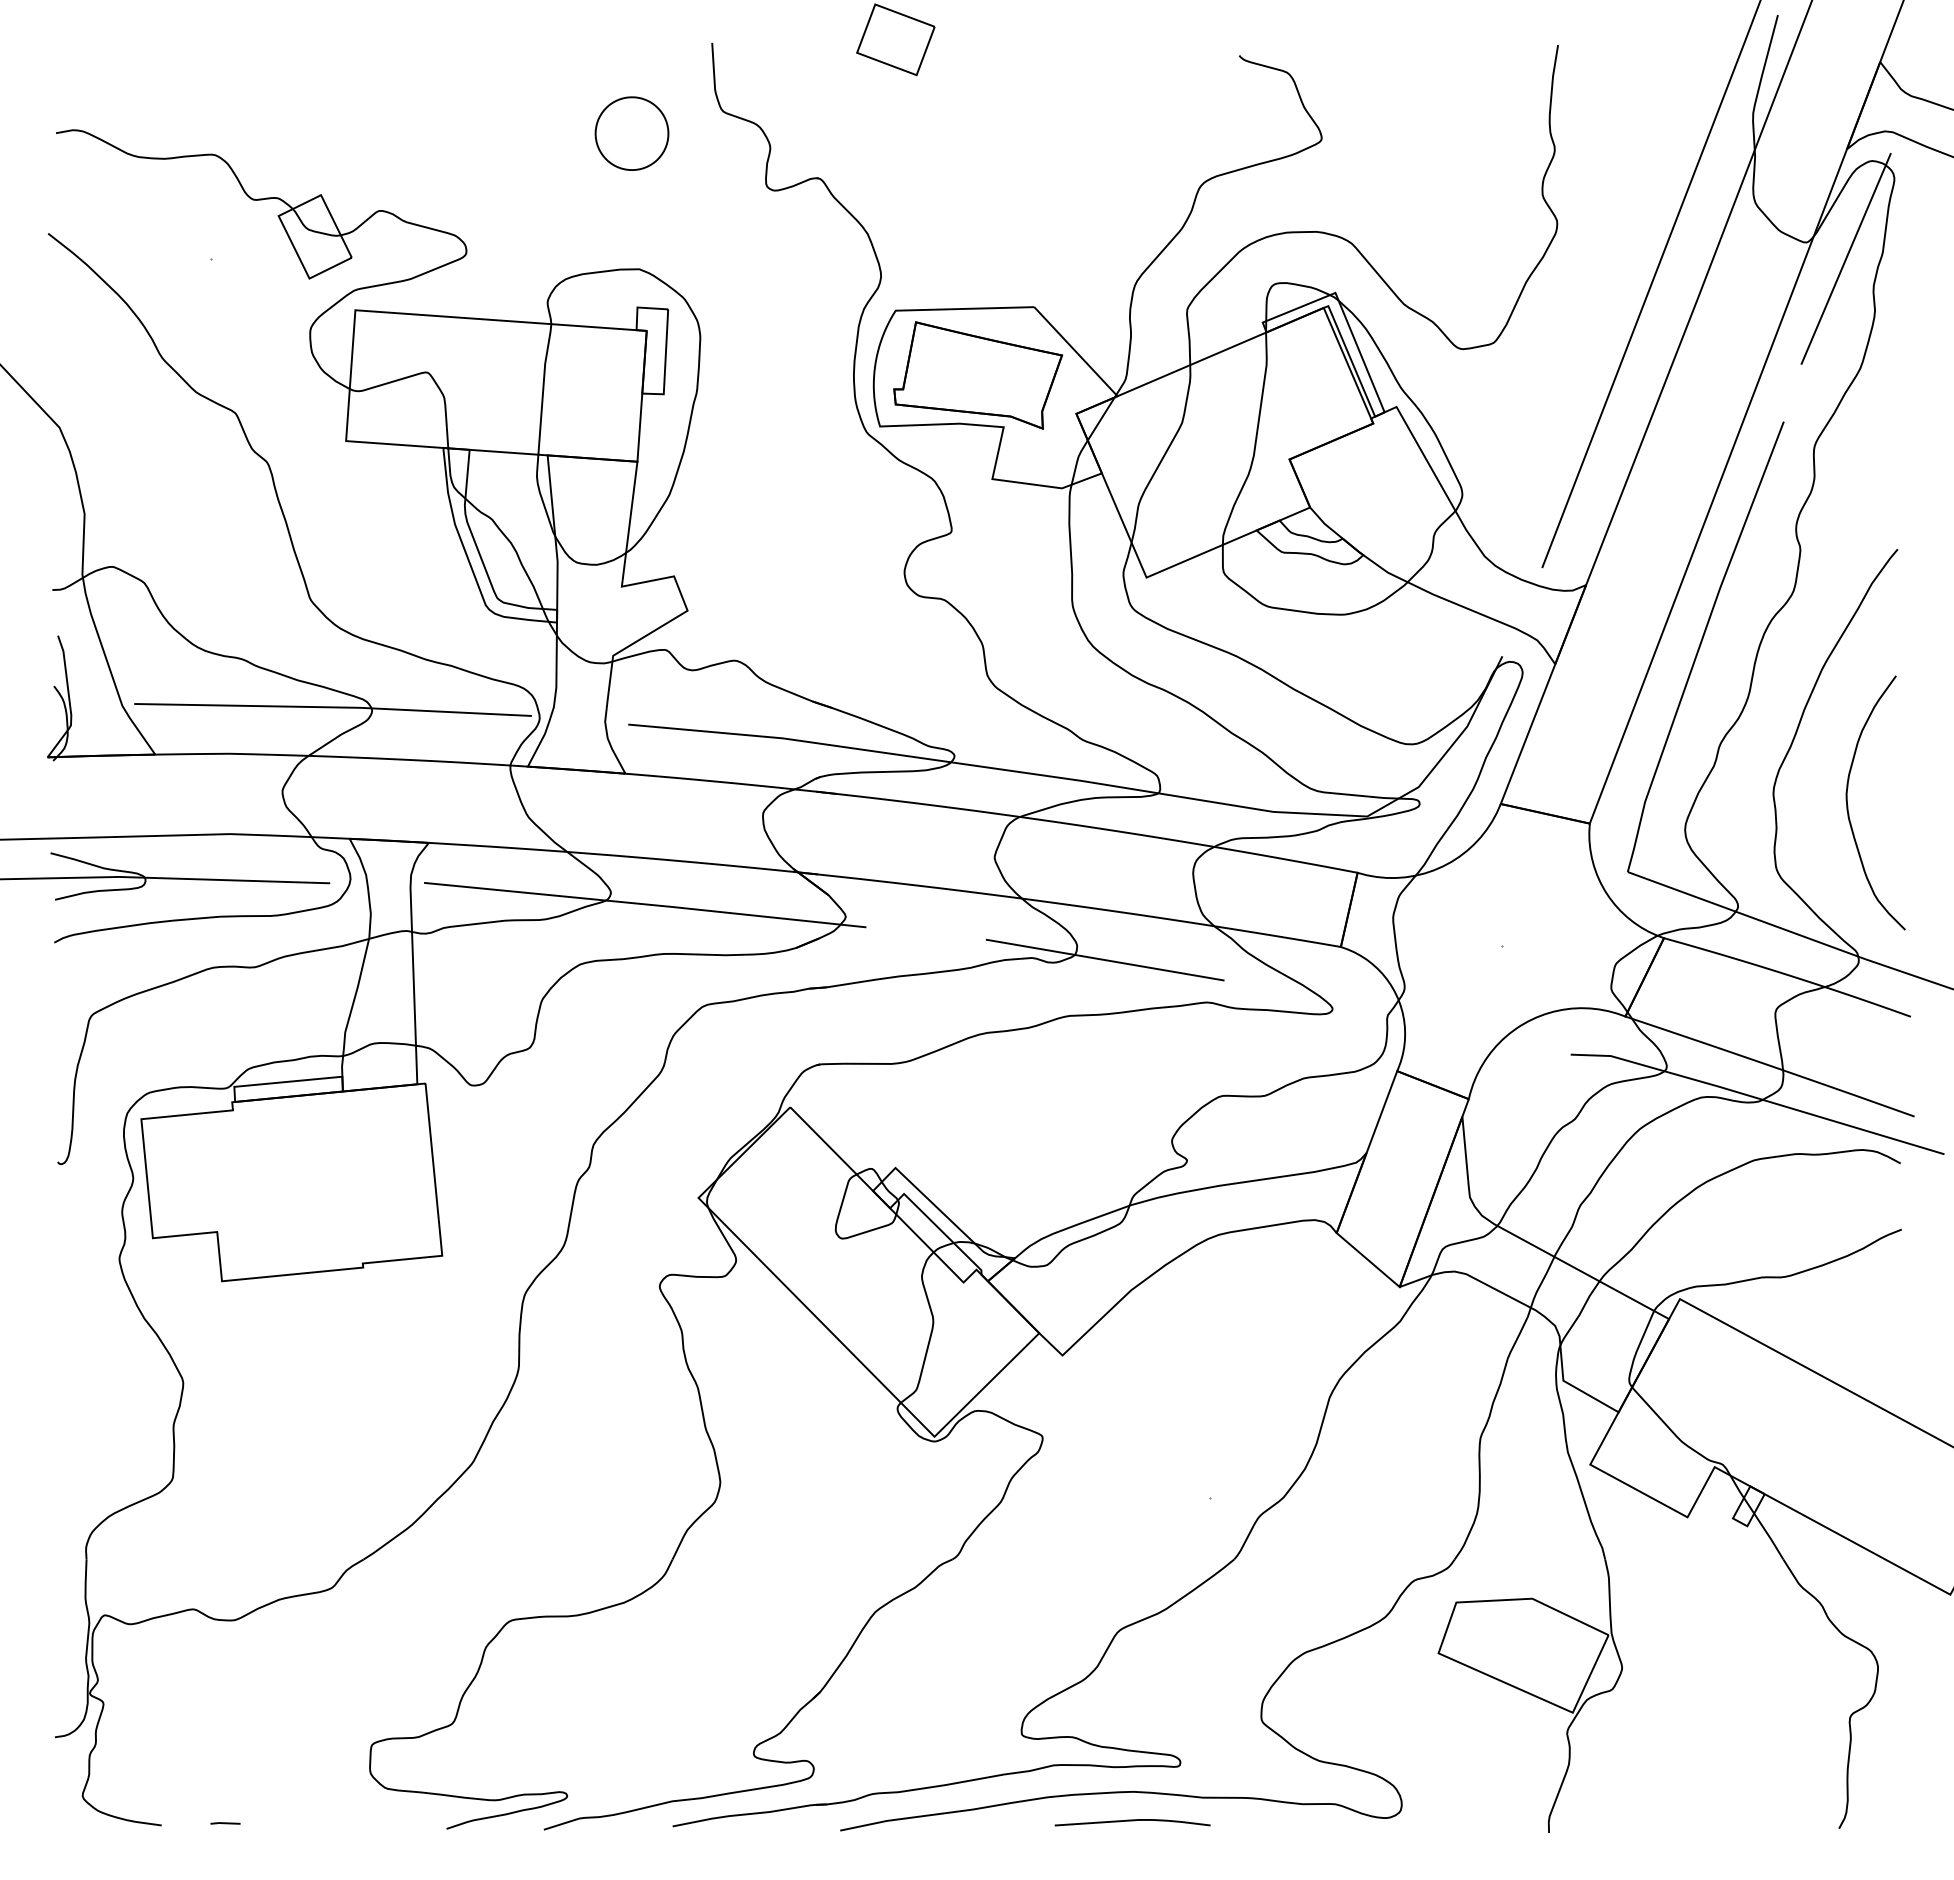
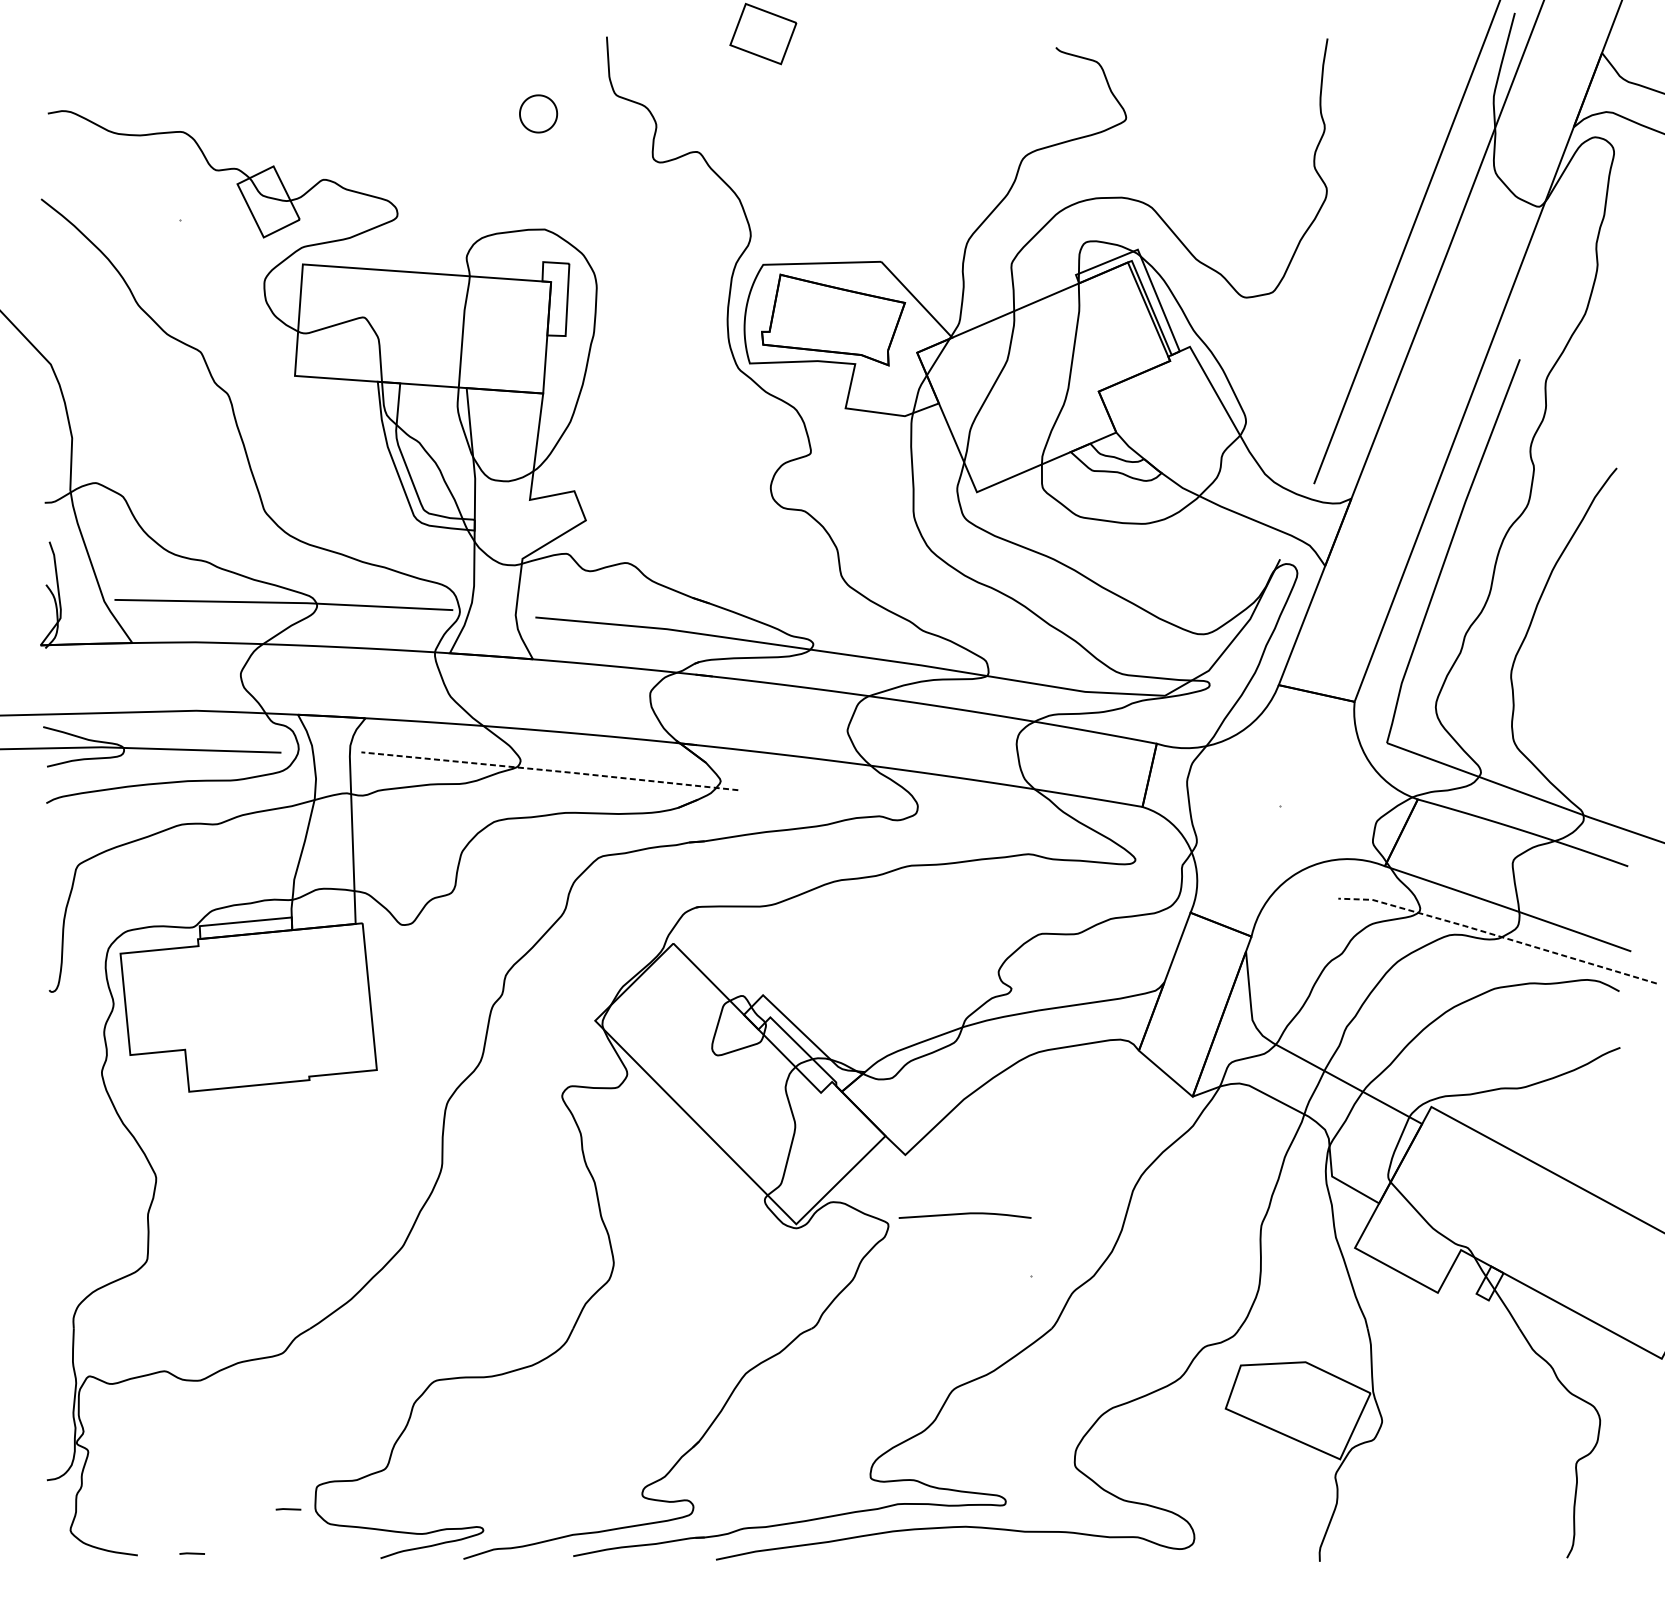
part: (631, 133) -> (538, 113), size x0.6
line: (1845, 258) -> (1572, 220), removed
curve: (1848, 805) -> (1575, 686), removed
line: (645, 904) -> (550, 770), solid -> dashed
line: (1104, 959) -> (941, 817), removed
line: (1757, 1098) -> (1497, 936), solid -> dashed
line: (338, 1771) -> (288, 1509), added
curve: (1132, 1821) -> (964, 1214), moved

